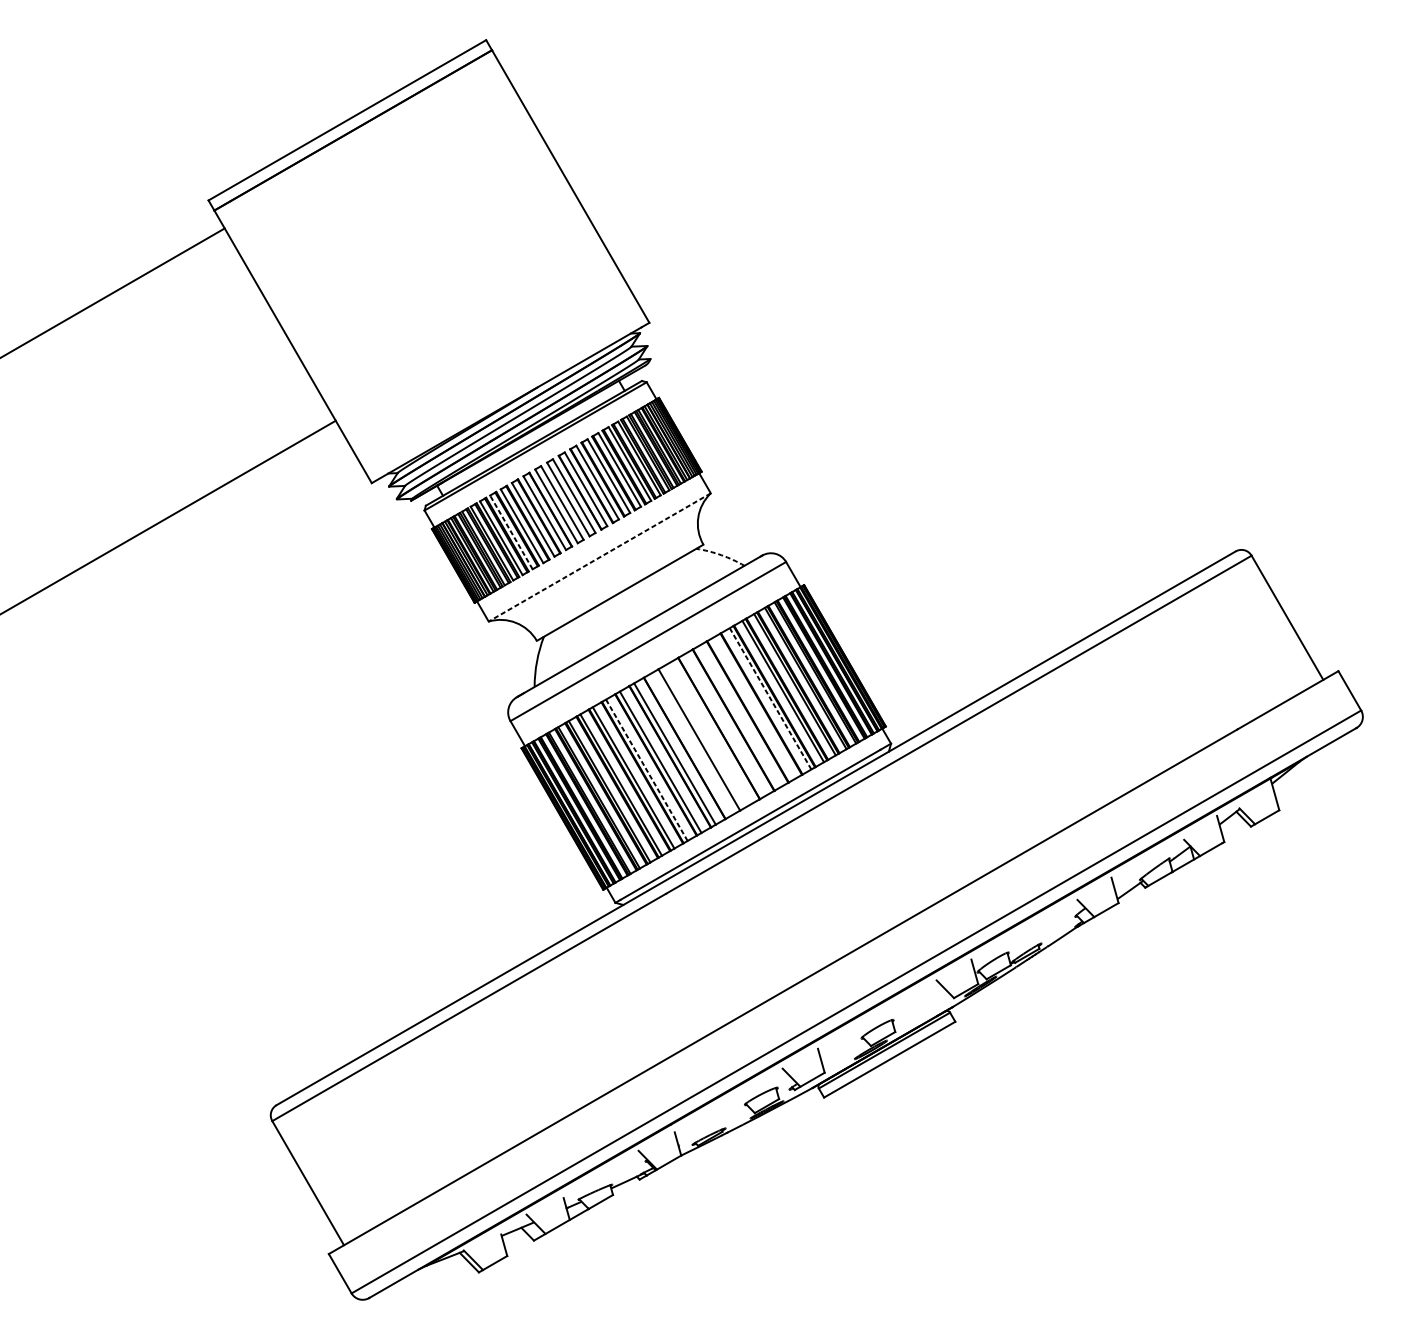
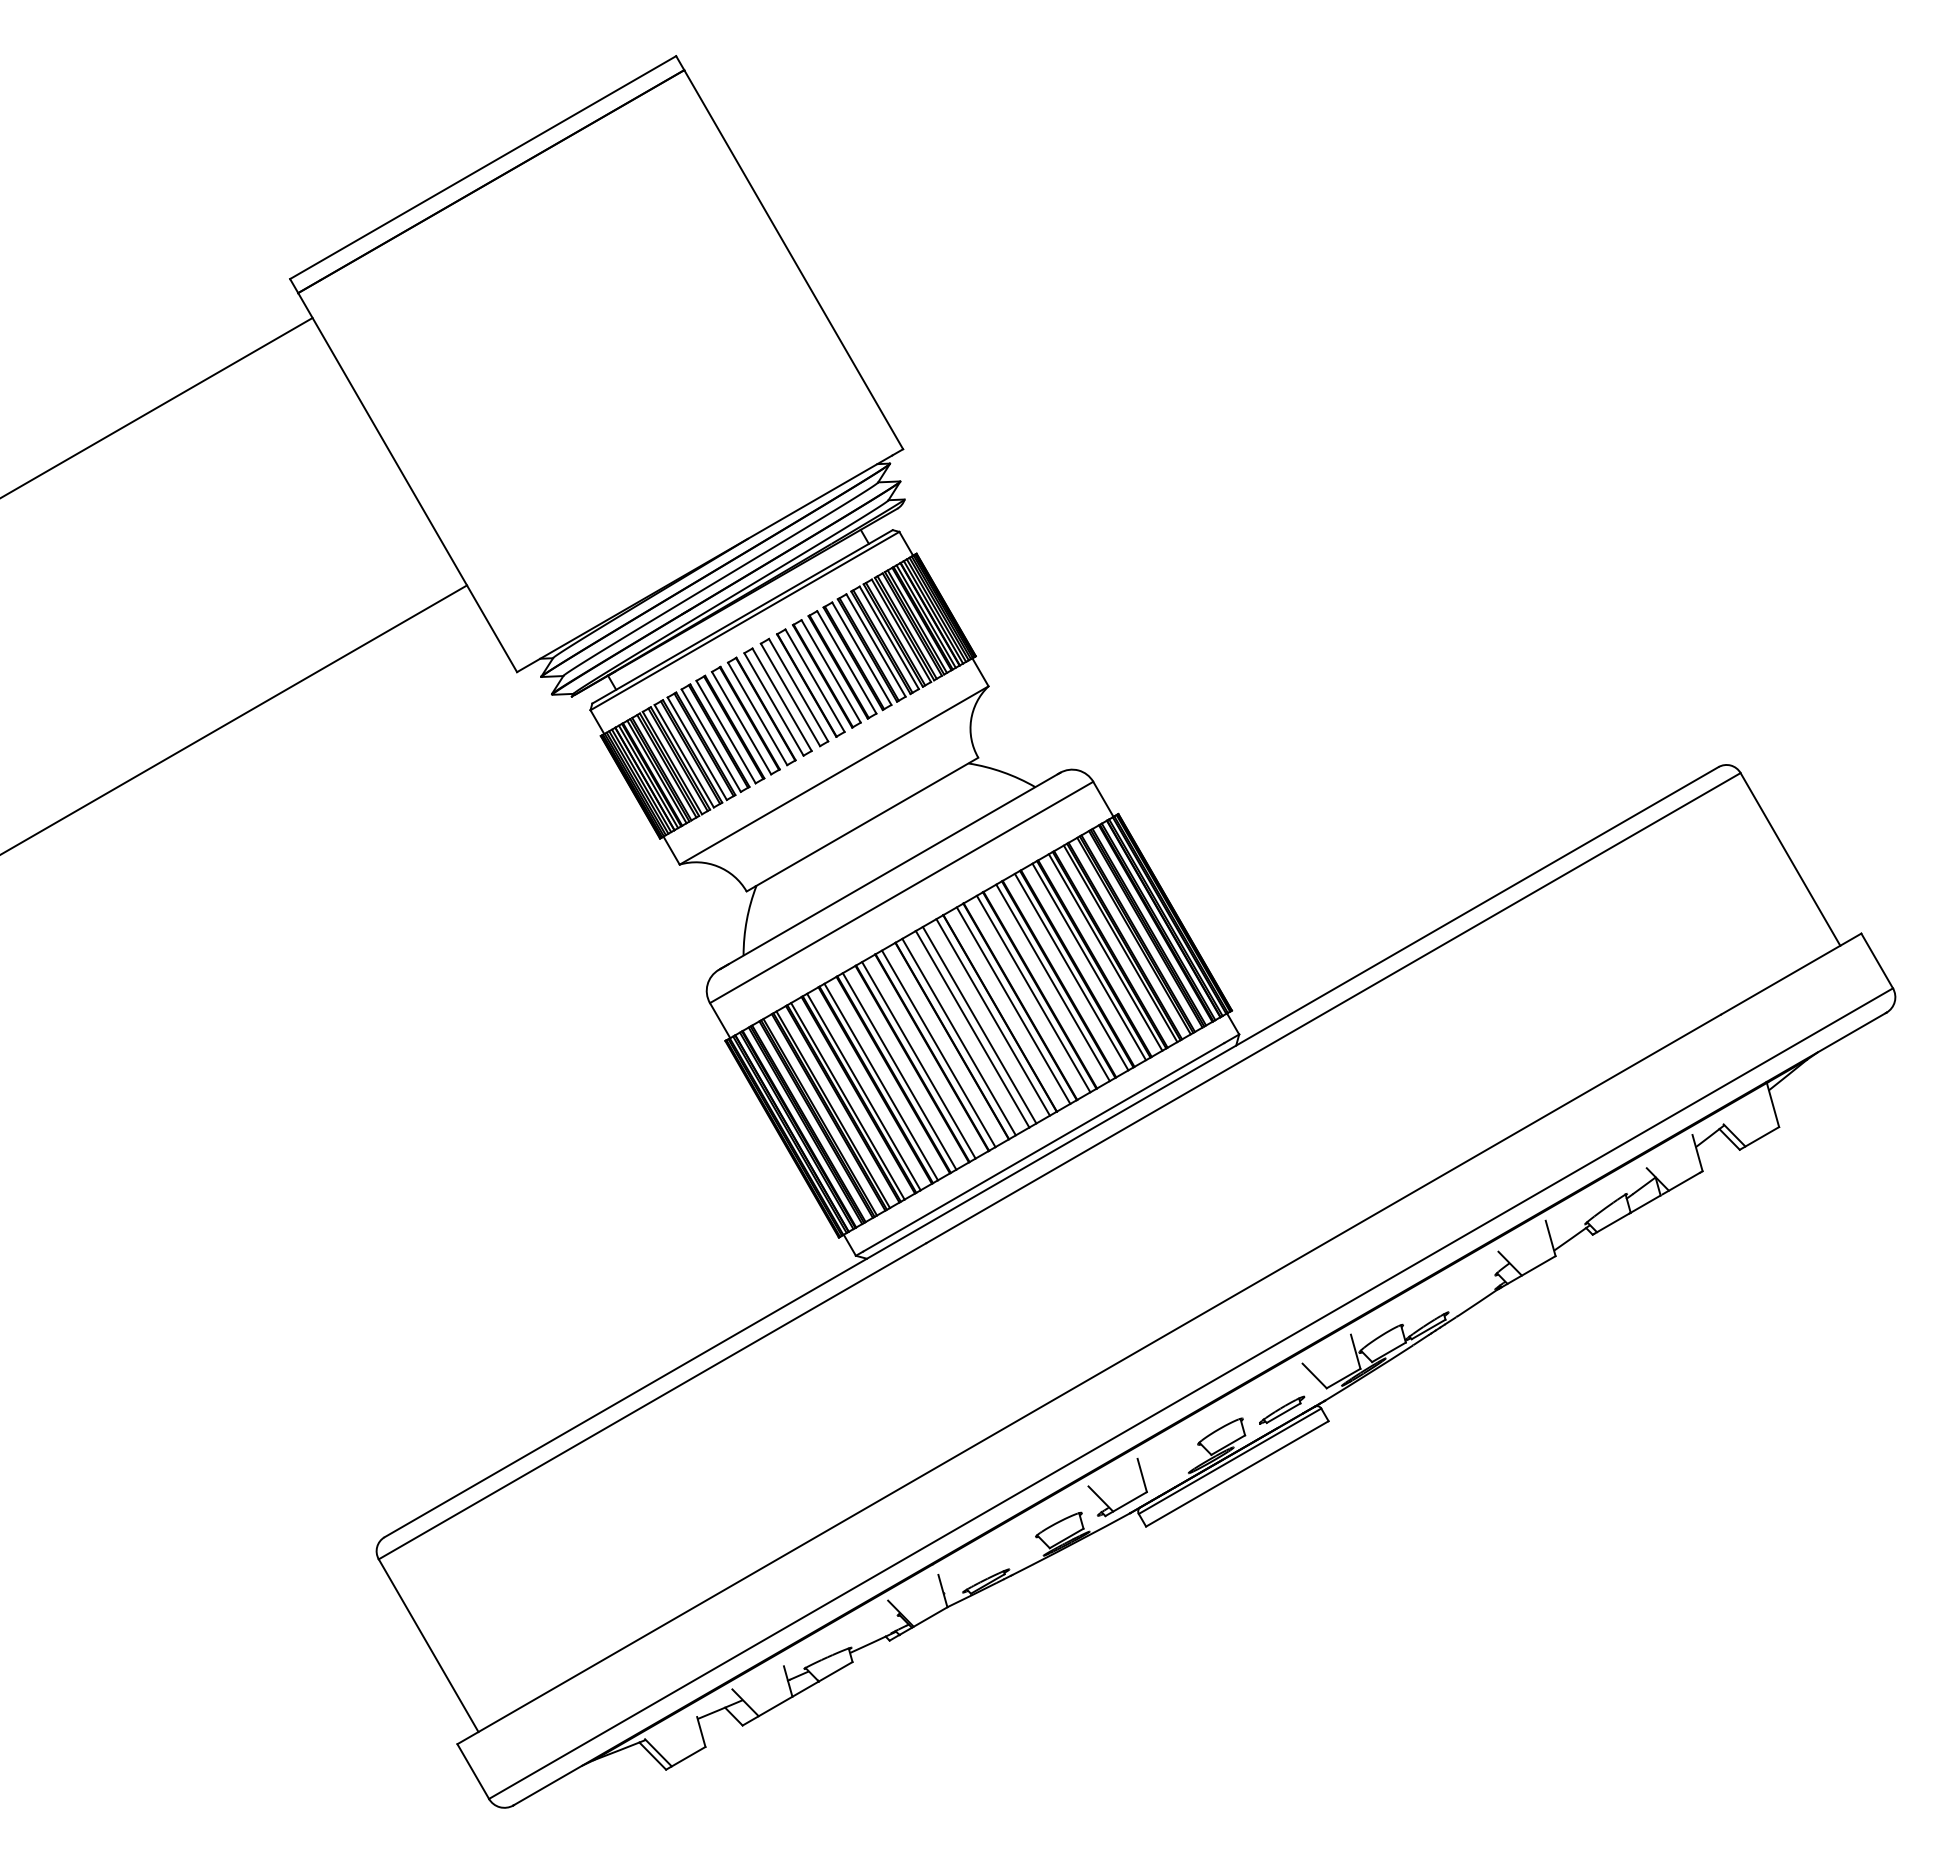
line: (511, 532) -> (711, 740), dashed -> solid
arc: (721, 555) -> (1003, 772), dashed -> solid
line: (599, 557) -> (833, 775), dashed -> solid
line: (770, 699) -> (1071, 972), dashed -> solid
line: (756, 706) -> (1052, 982), added
line: (743, 714) -> (1033, 993), added
line: (728, 722) -> (1013, 1005), added
line: (713, 731) -> (992, 1017), added
line: (704, 736) -> (979, 1024), added
line: (689, 745) -> (958, 1036), added
line: (646, 770) -> (899, 1071), dashed -> solid
part: (922, 1013) -> (1282, 1409), added

